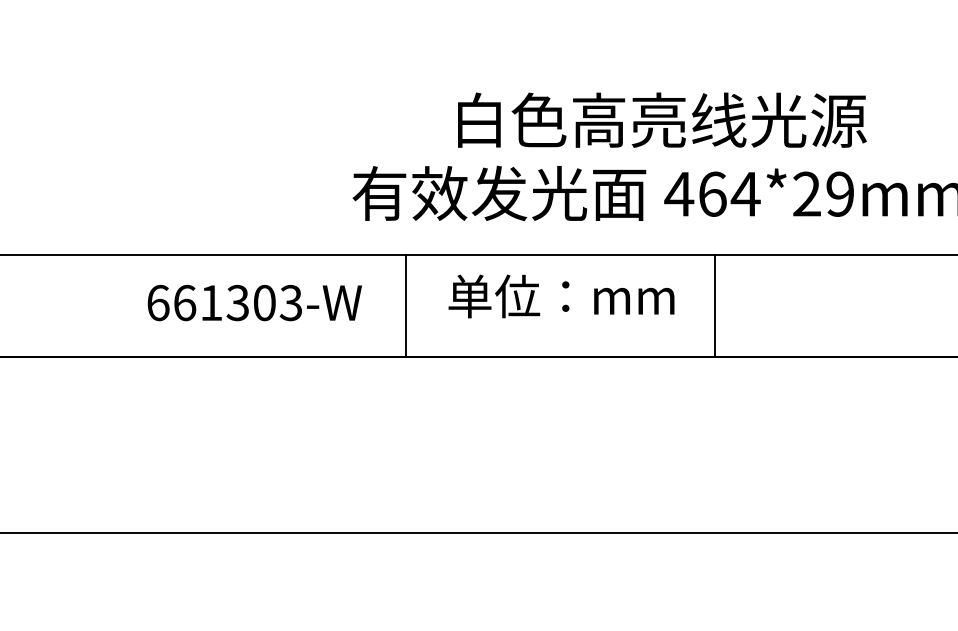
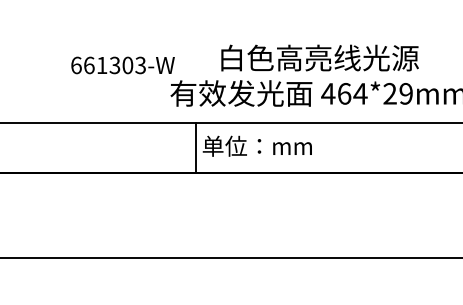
text: (559, 294) -> (256, 145), moved
text: (253, 303) -> (122, 65), moved
line: (714, 305) -> (345, 147), removed

